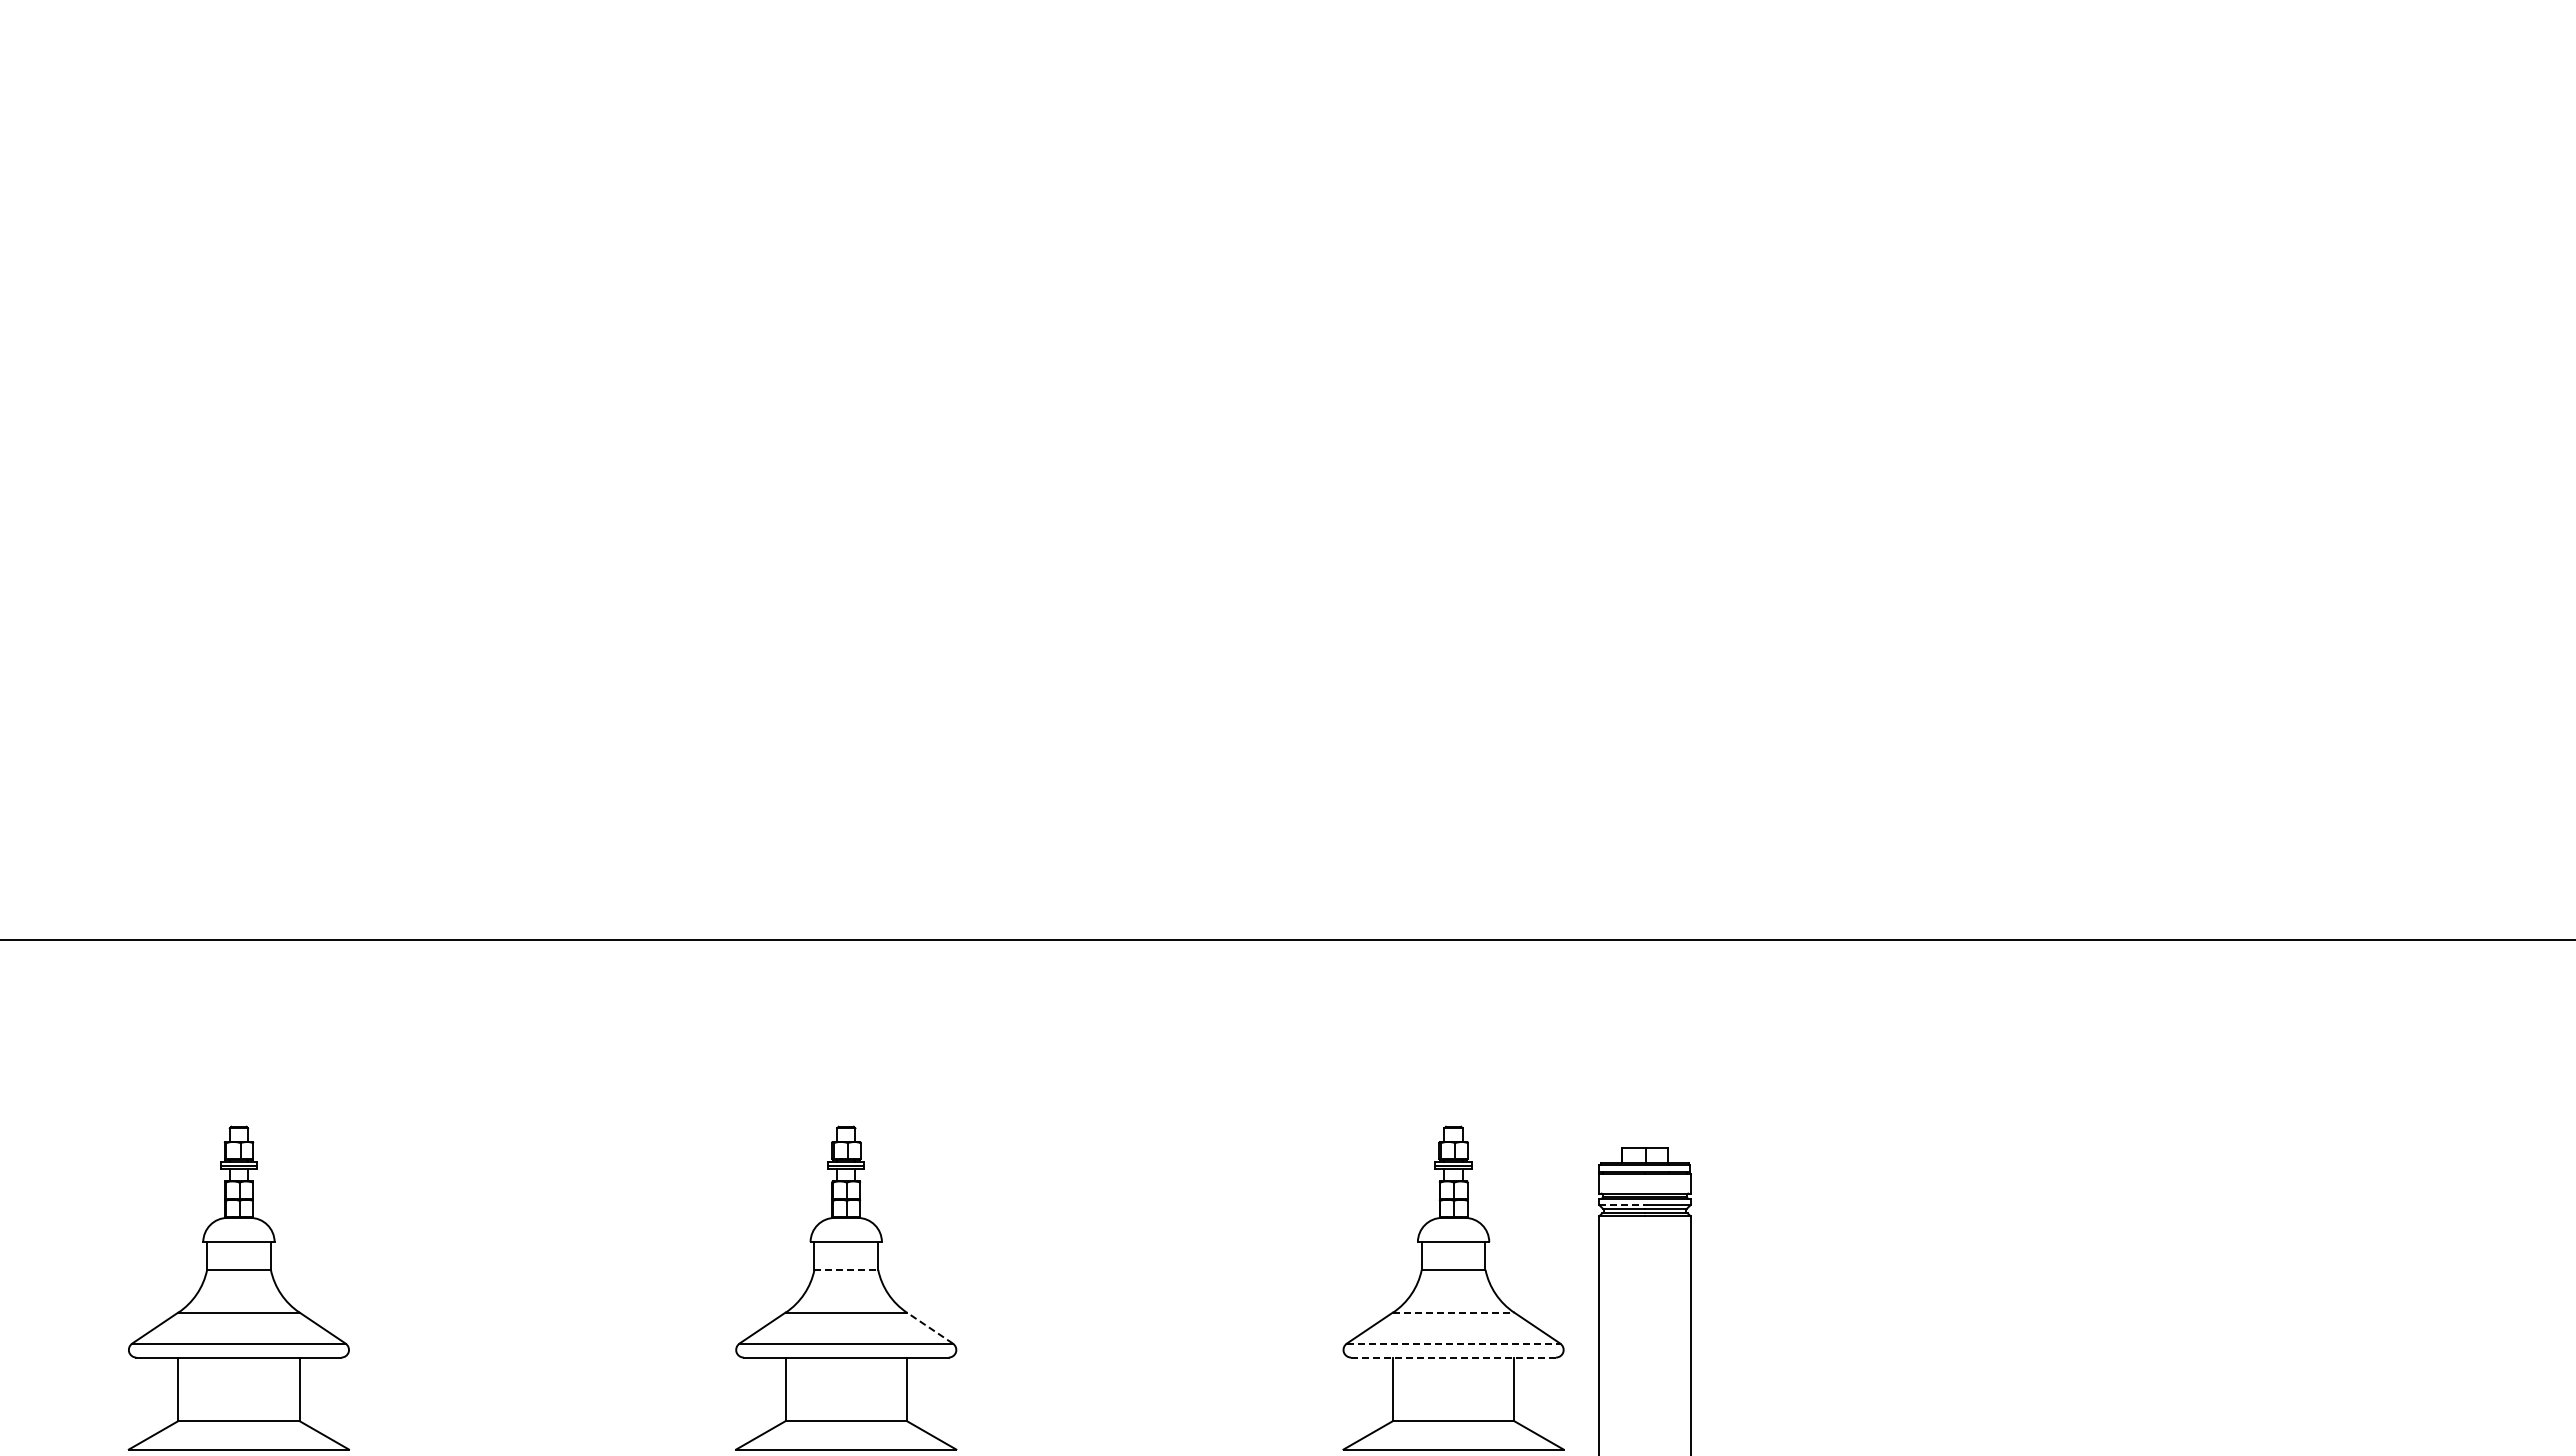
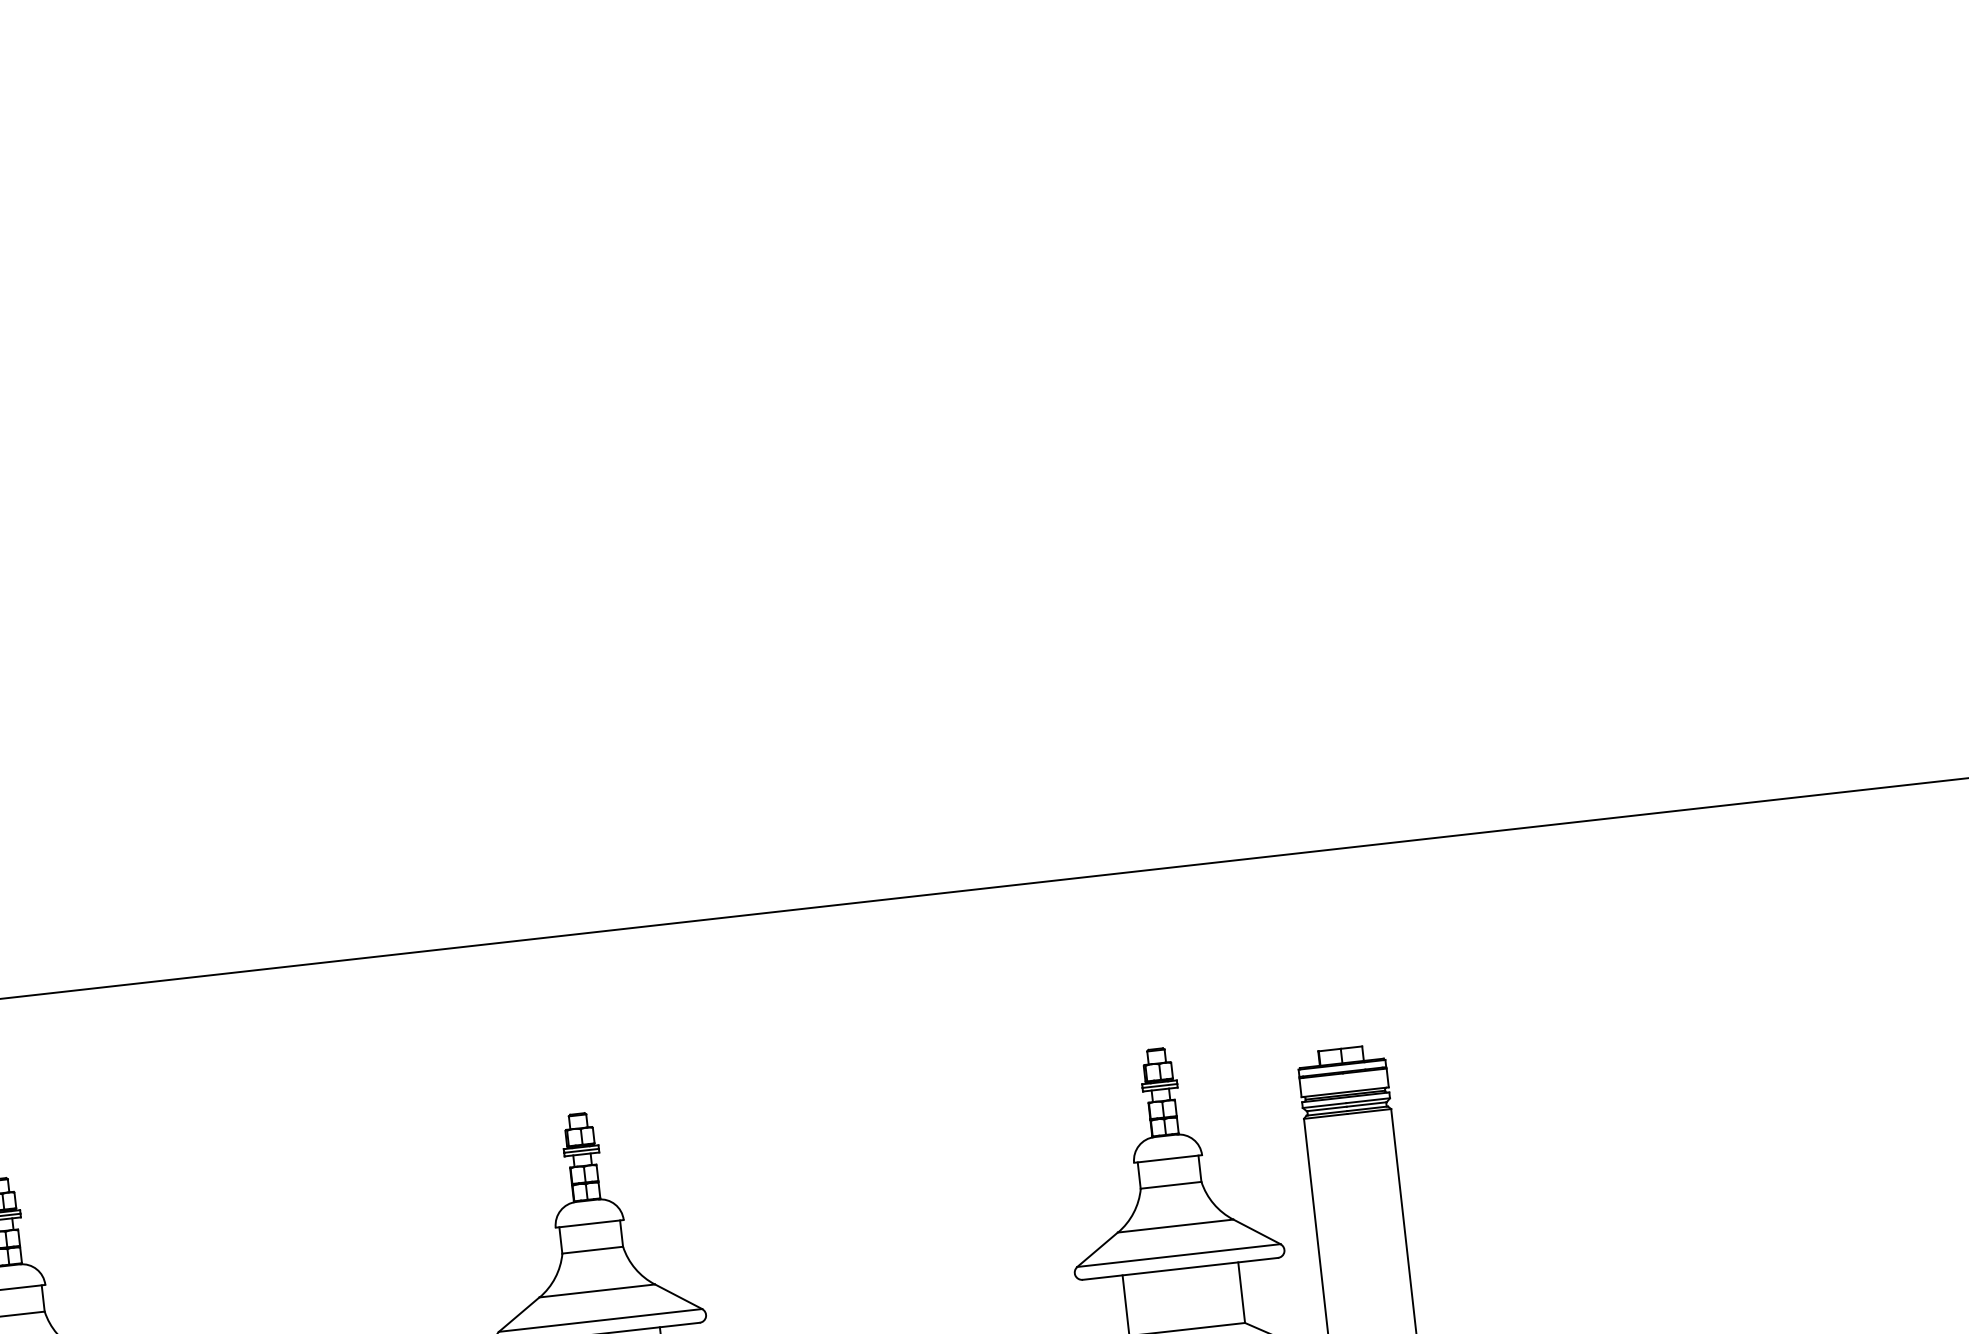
line: (1622, 1204) -> (1324, 1105), dashed -> solid
line: (846, 1269) -> (592, 1249), dashed -> solid
line: (1453, 1312) -> (1175, 1225), dashed -> solid
line: (930, 1328) -> (679, 1297), dashed -> solid
line: (1453, 1343) -> (1178, 1255), dashed -> solid
line: (1454, 1357) -> (1181, 1268), dashed -> solid

